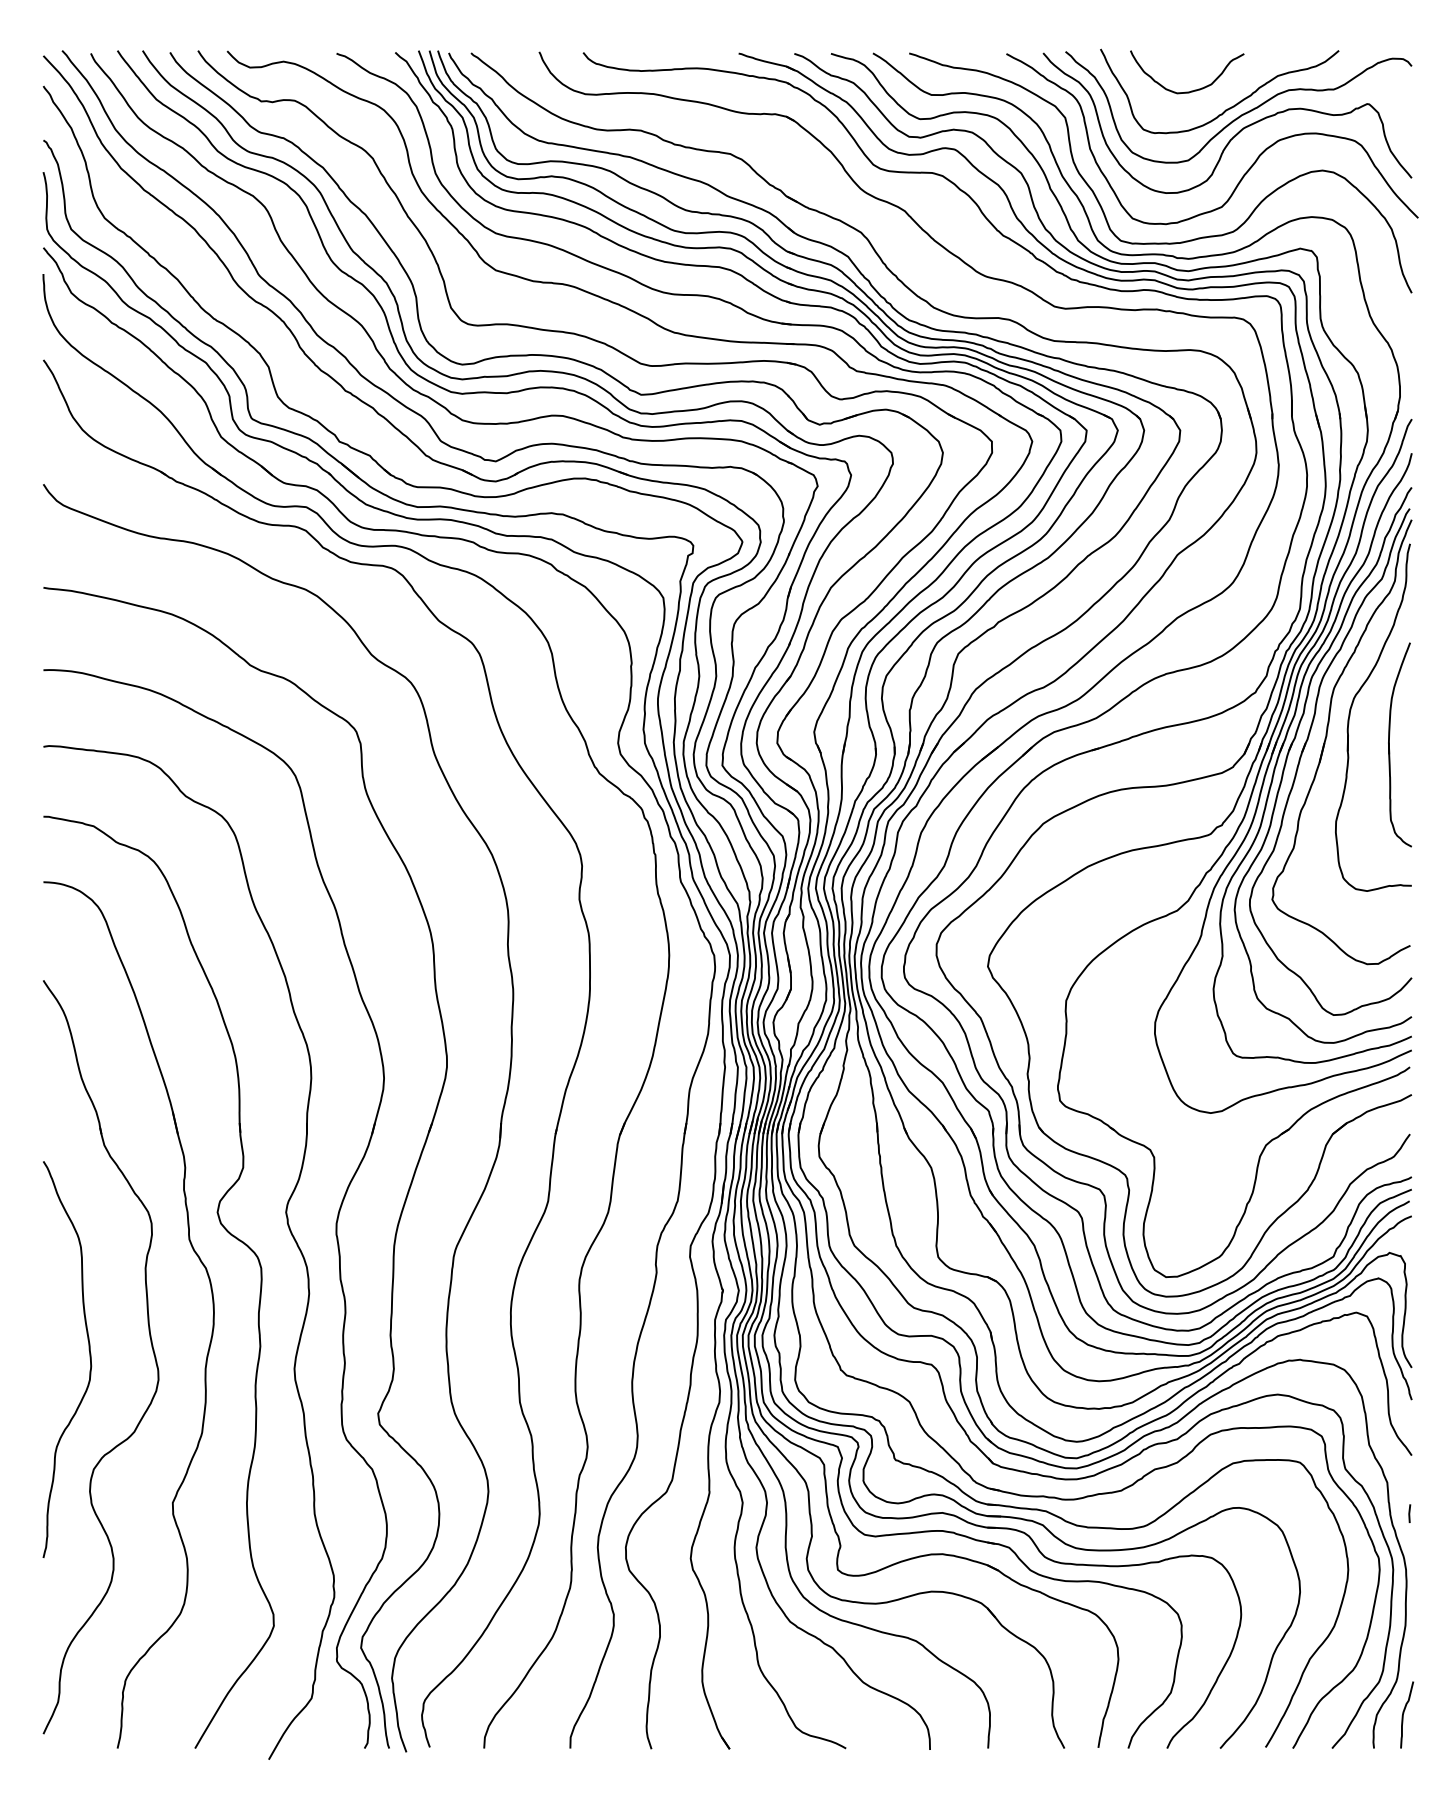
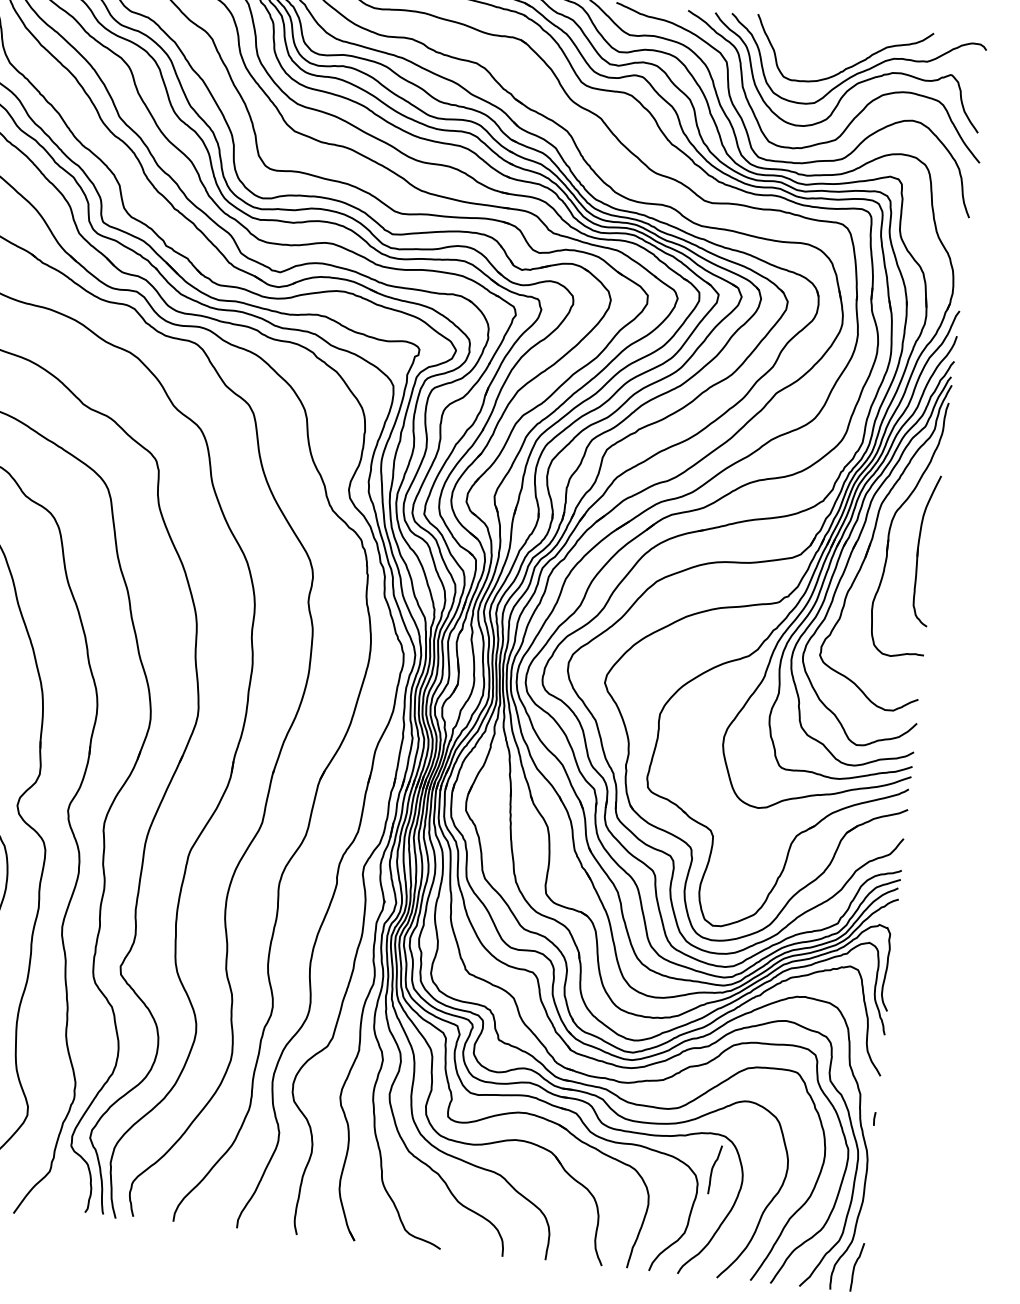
curve: (1194, 89) -> (824, 51), removed
curve: (1200, 1602) -> (713, 1168), added

